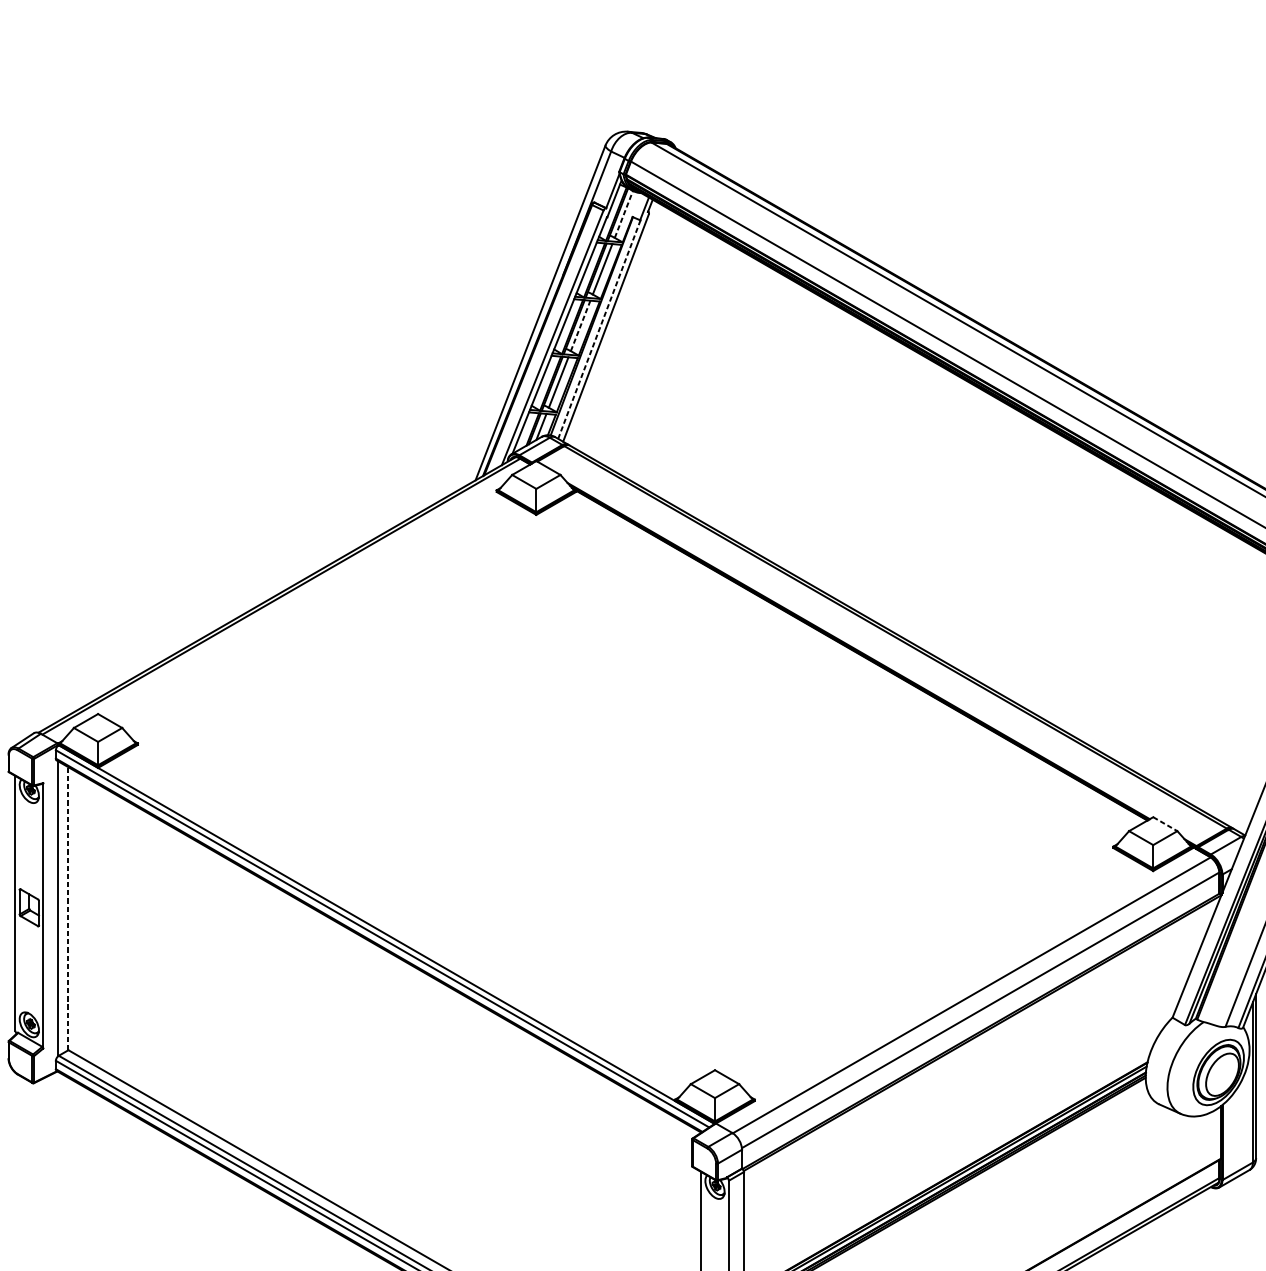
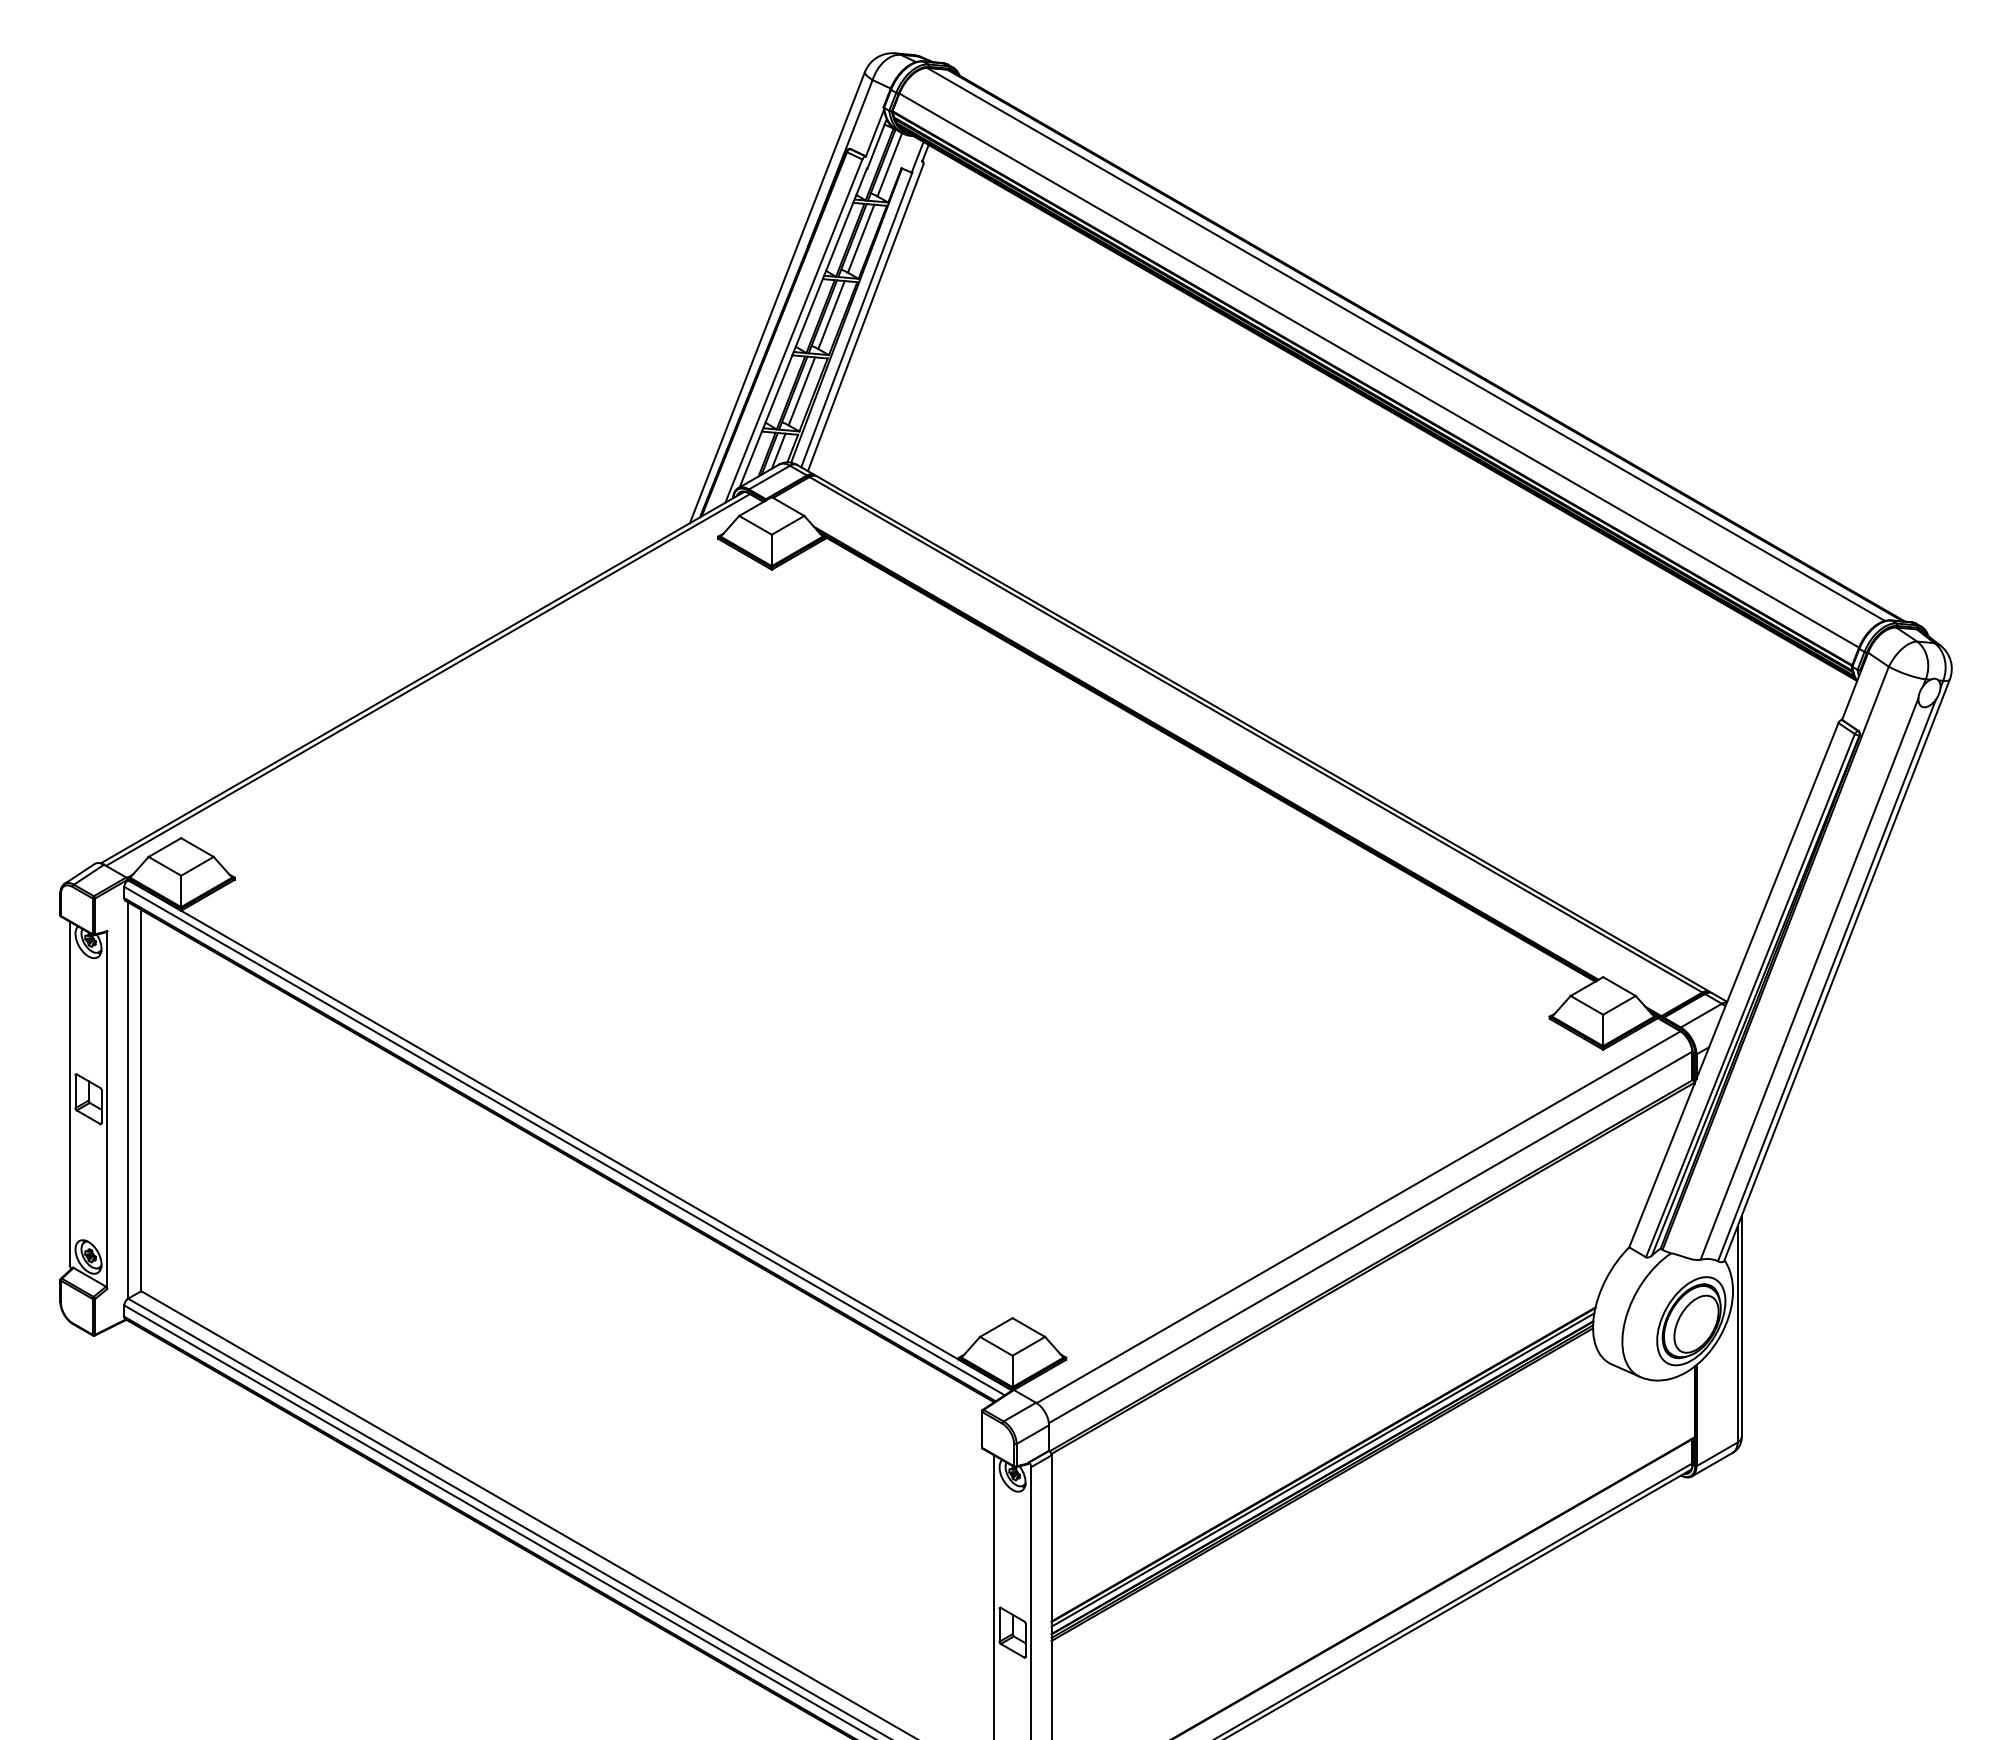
line: (623, 214) -> (889, 164), dashed -> solid
line: (580, 325) -> (831, 314), dashed -> solid
line: (599, 329) -> (856, 320), dashed -> solid
line: (1165, 824) -> (1619, 986), dashed -> solid
line: (67, 908) -> (140, 1100), dashed -> solid

